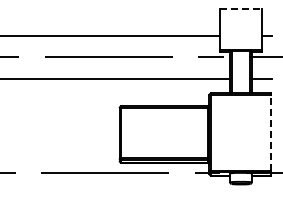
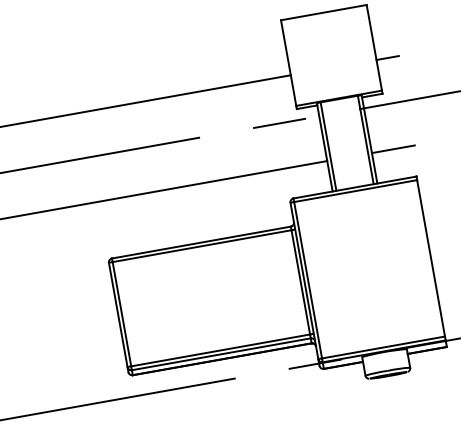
line: (240, 9) -> (323, 13), dashed -> solid
line: (270, 132) -> (430, 257), dashed -> solid

